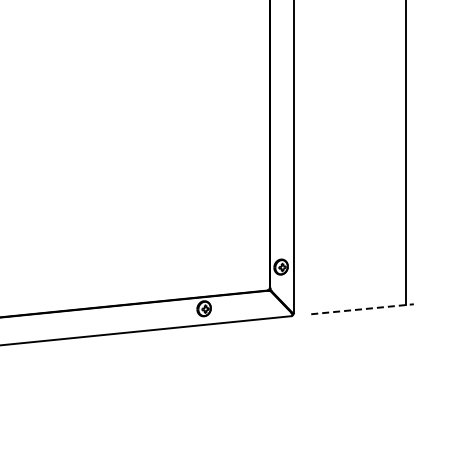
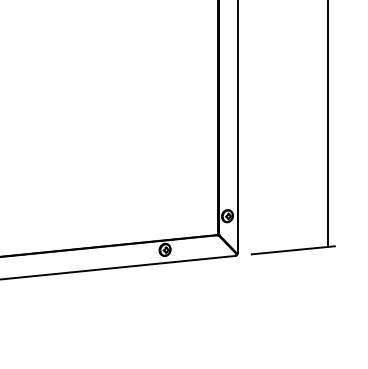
line: (362, 309) -> (293, 250), dashed -> solid

